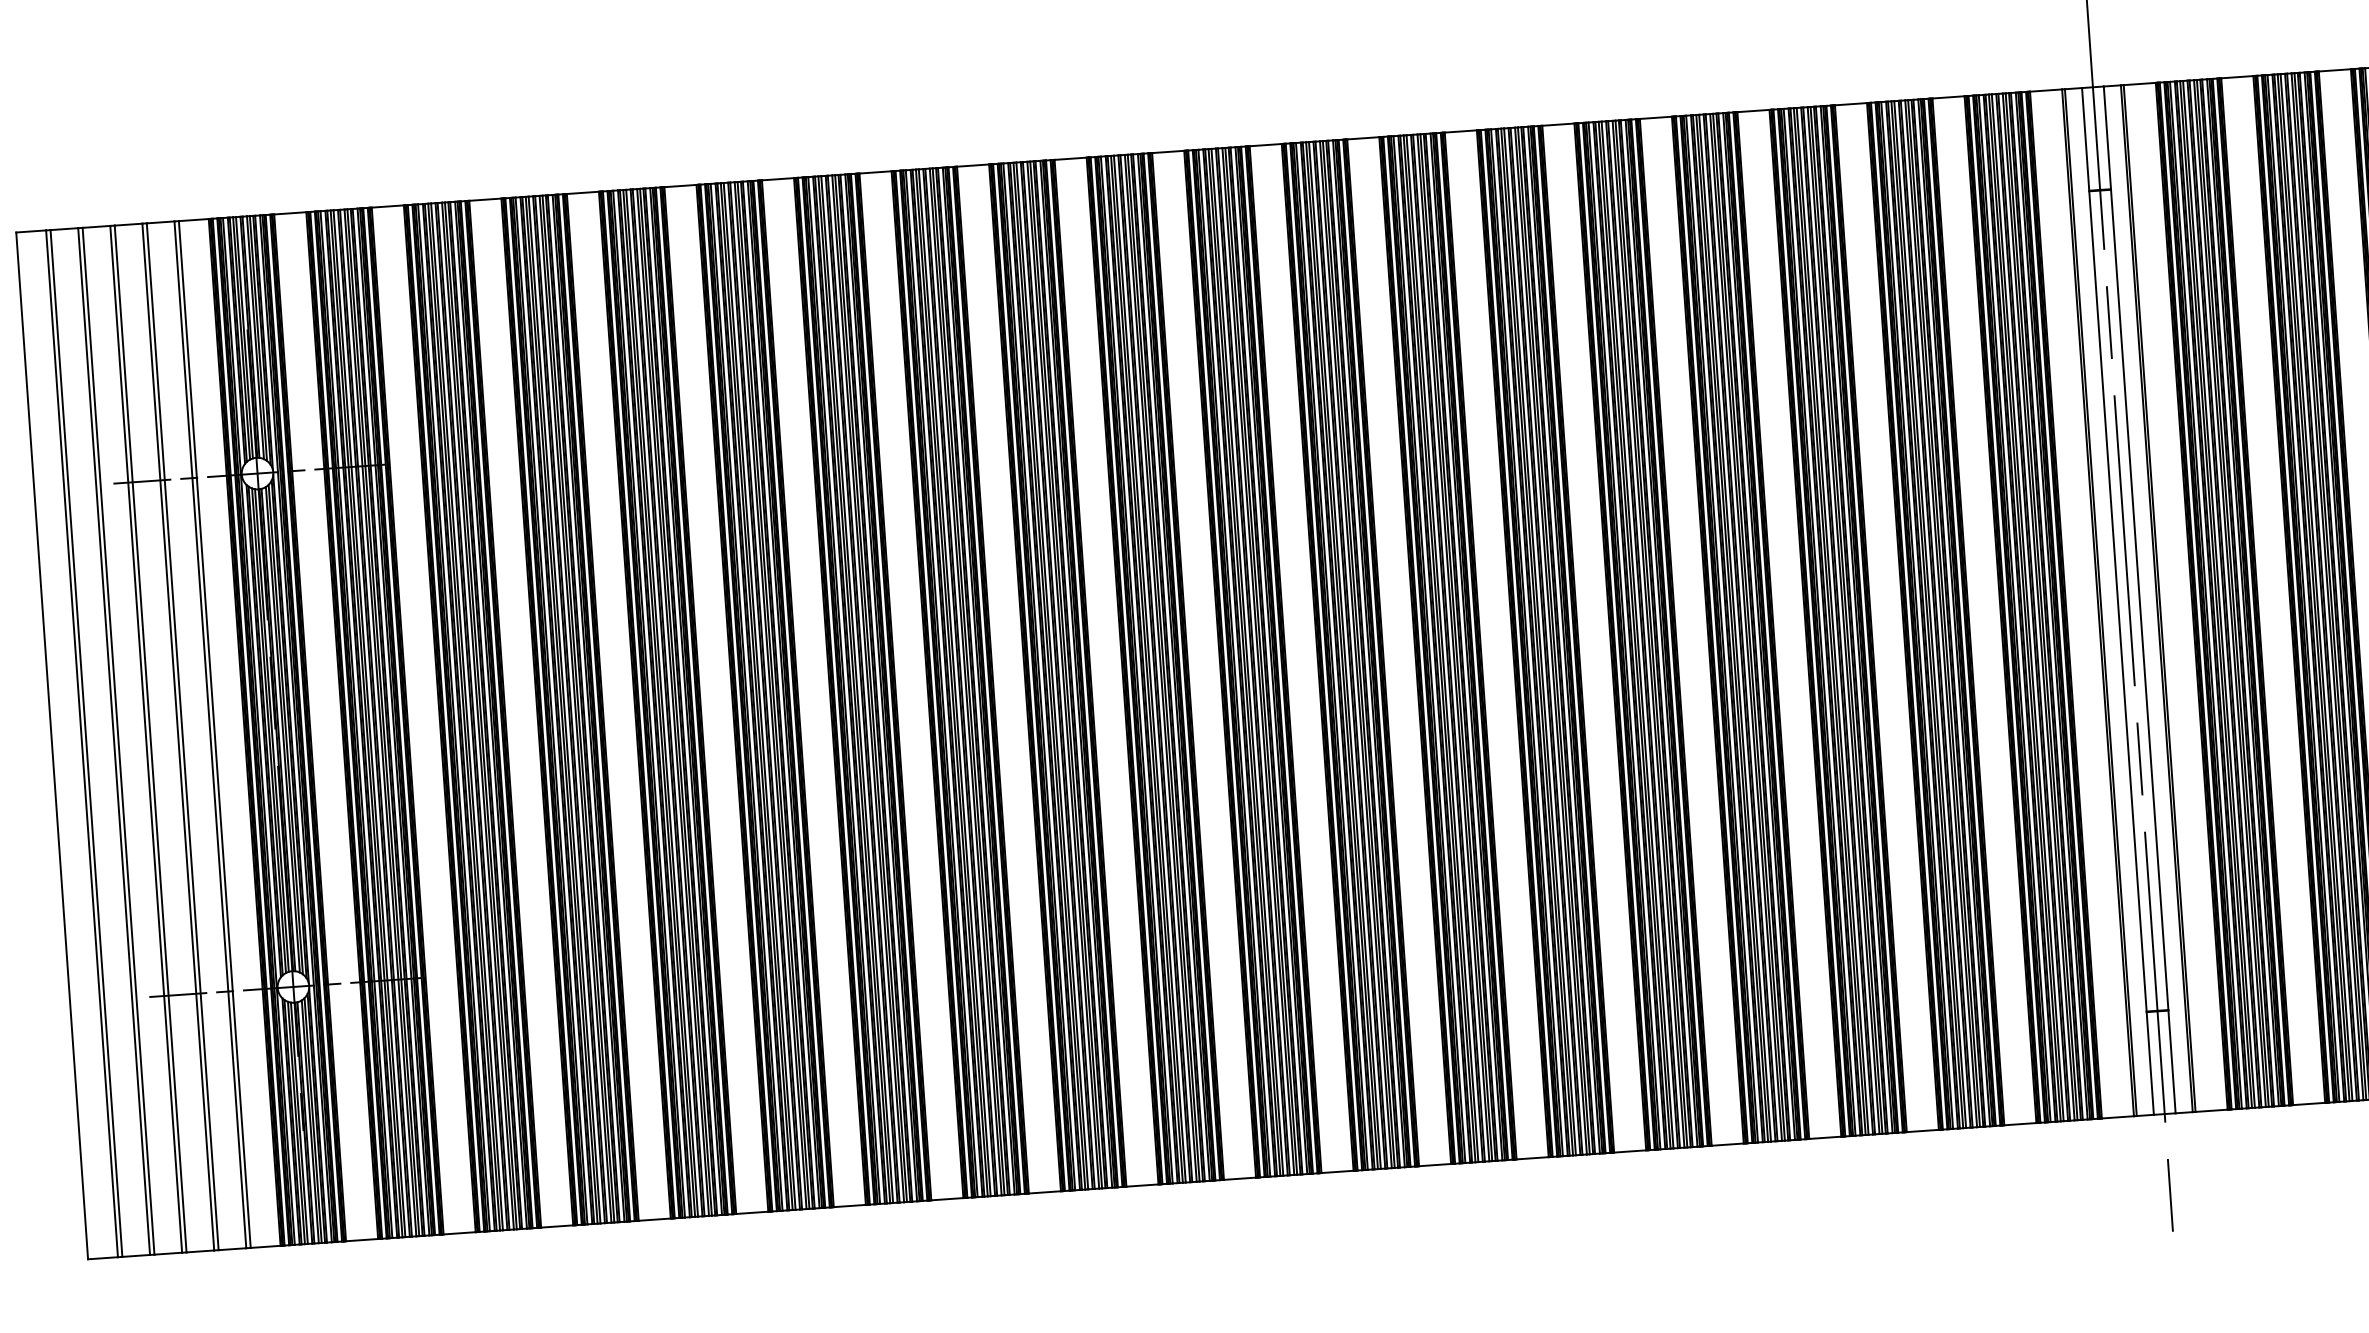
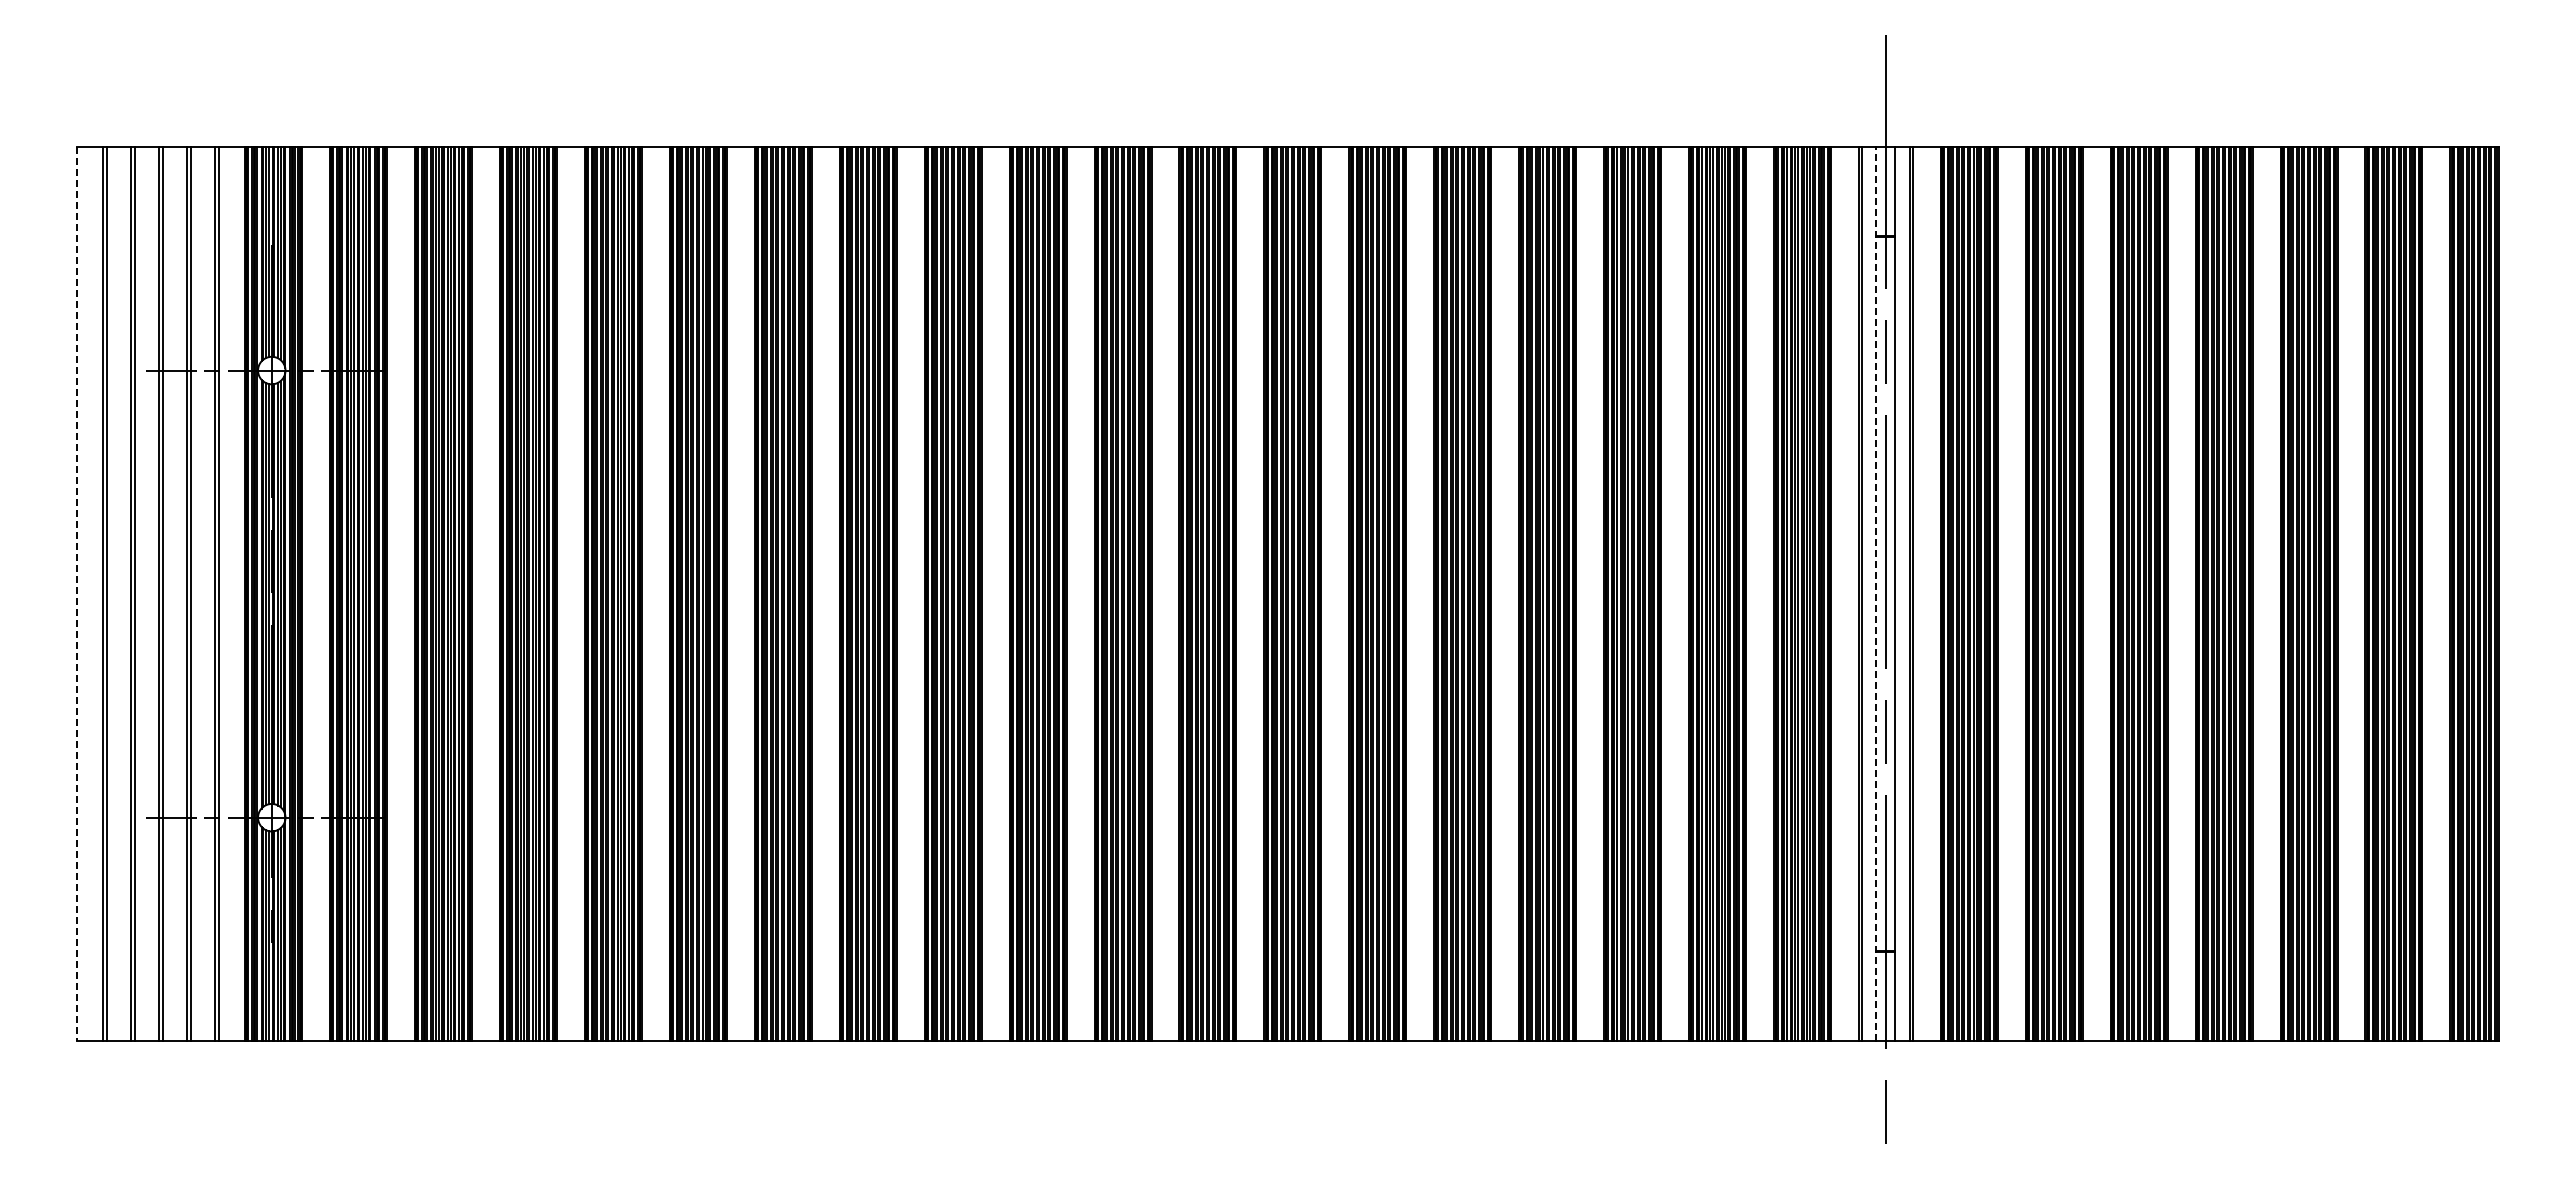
line: (2117, 600) -> (1876, 593), solid -> dashed
line: (52, 746) -> (77, 594), solid -> dashed

